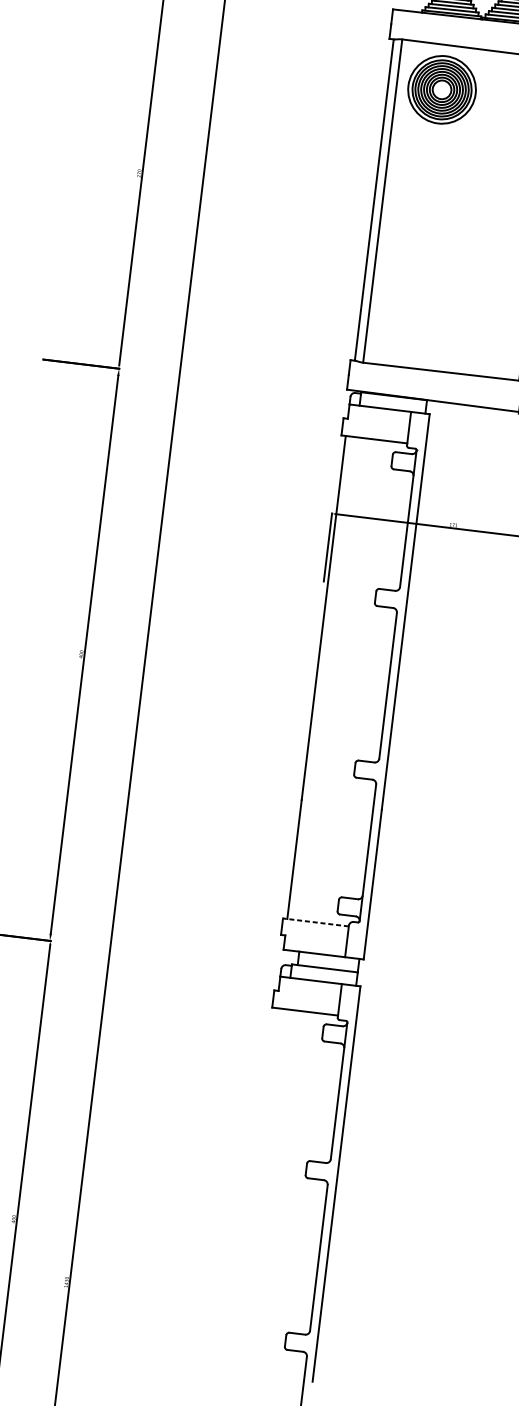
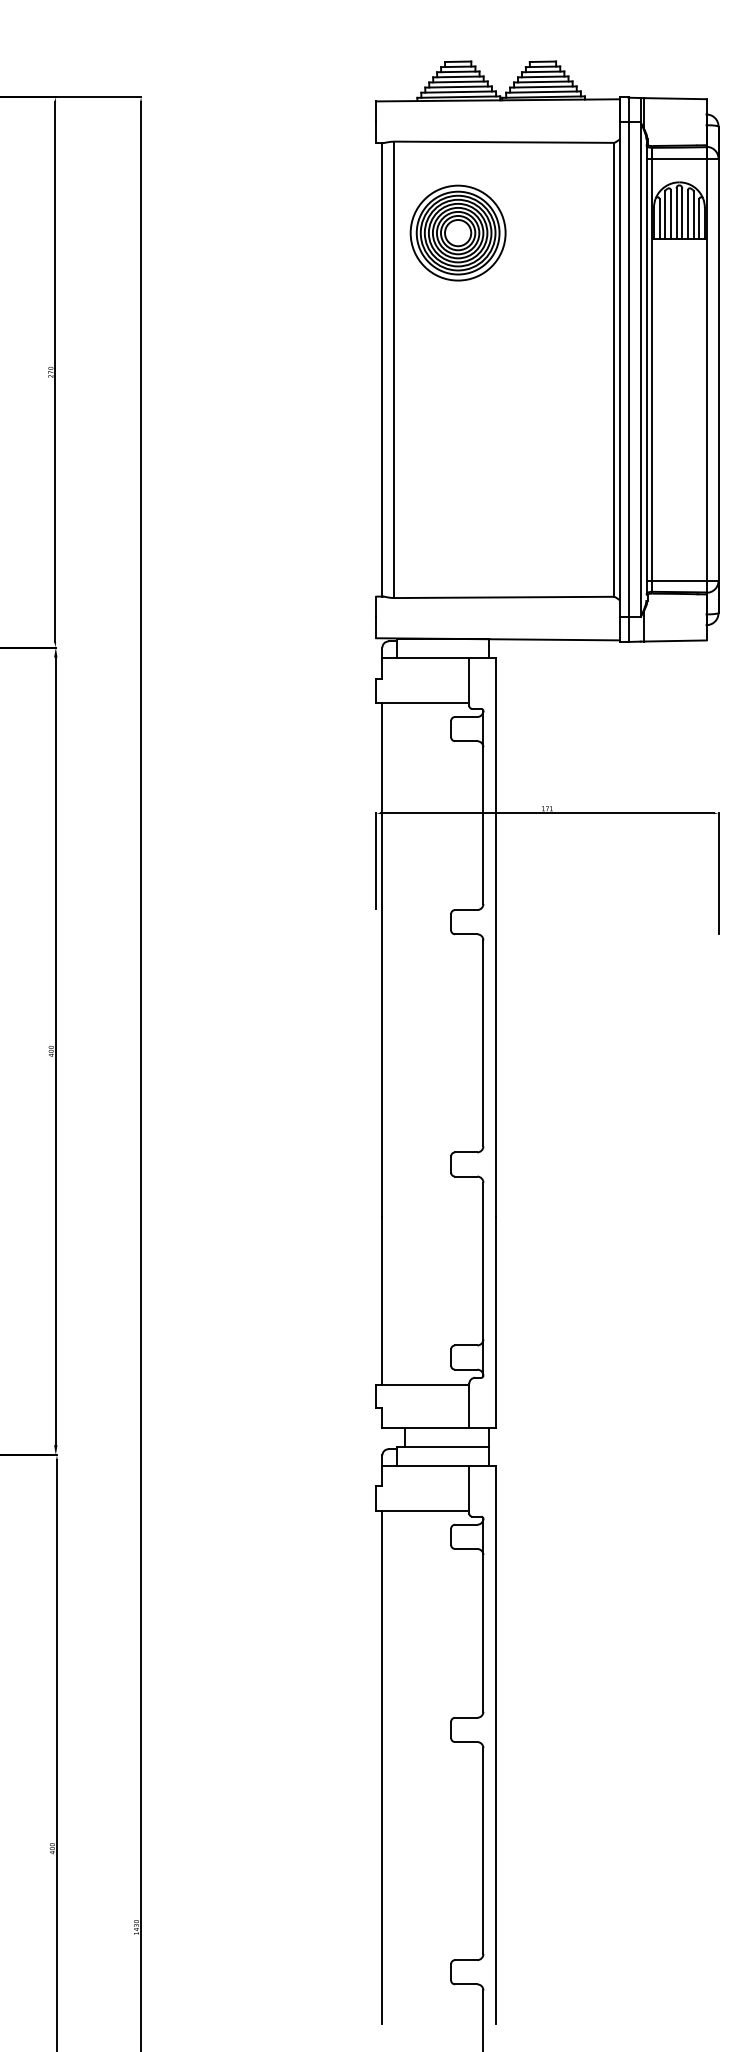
part: (441, 89) -> (457, 232), moved
line: (315, 922) -> (422, 1384), dashed -> solid
line: (254, 1190) -> (382, 1767), added

